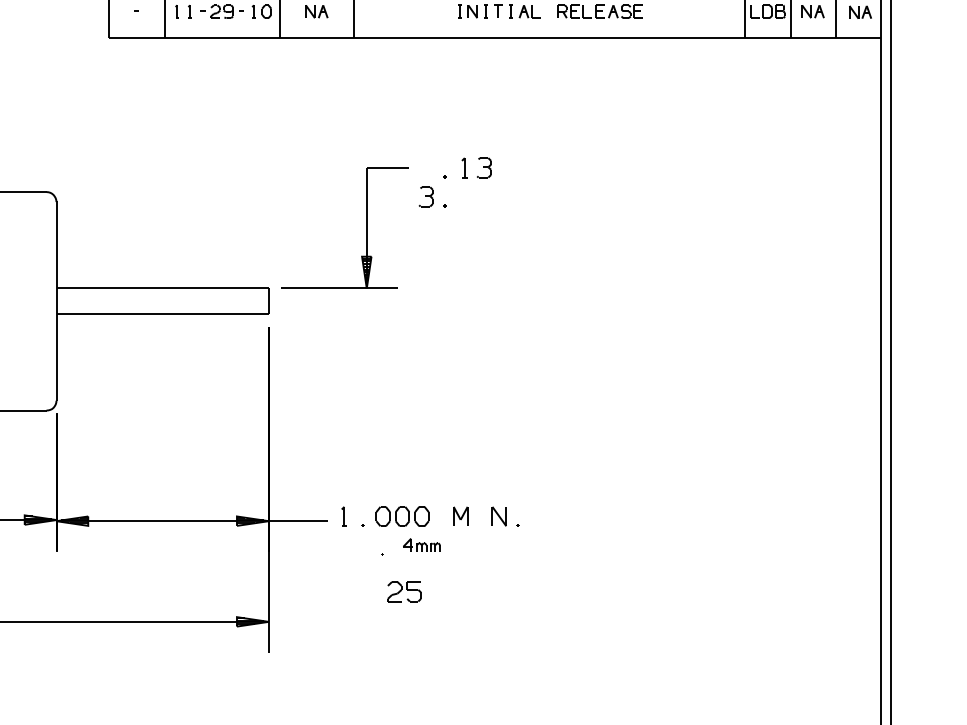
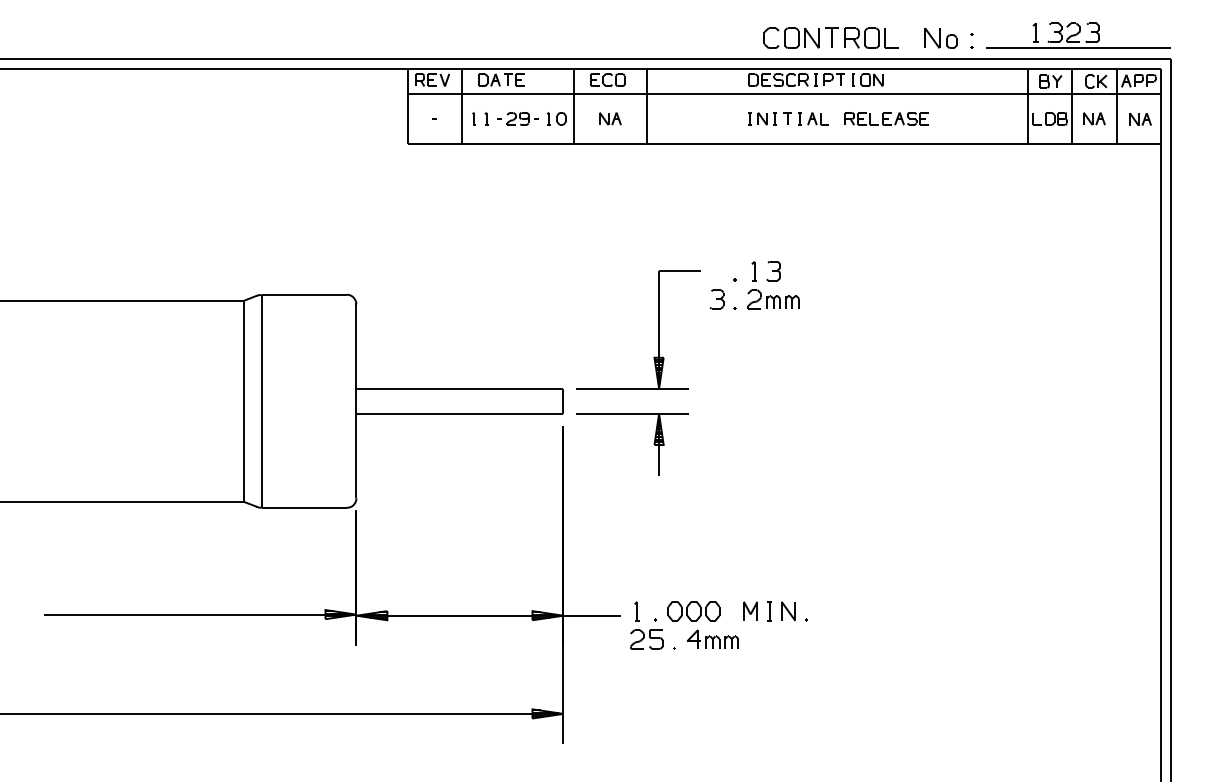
part: (484, 196) -> (773, 299), added
part: (361, 345) -> (653, 444), added
part: (479, 516) -> (769, 611), added
part: (421, 544) -> (712, 638), size x1.43
part: (404, 591) -> (646, 639), moved

